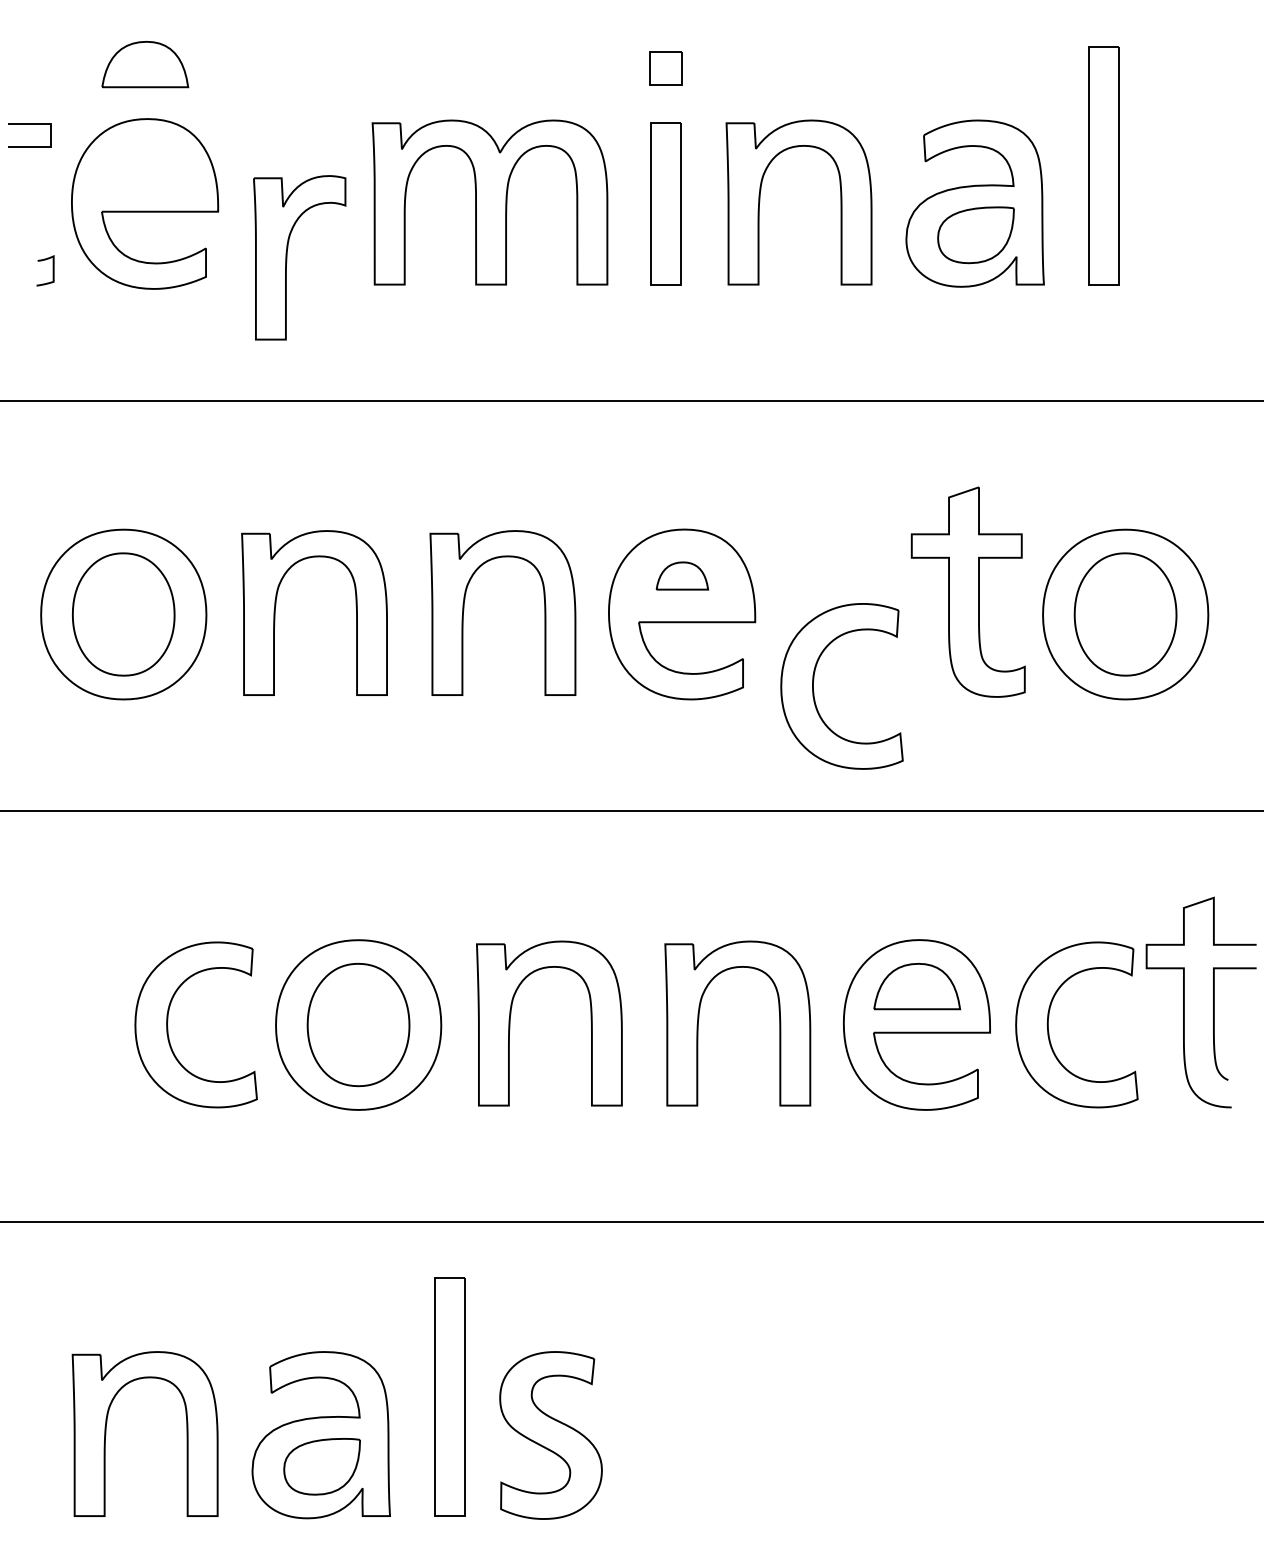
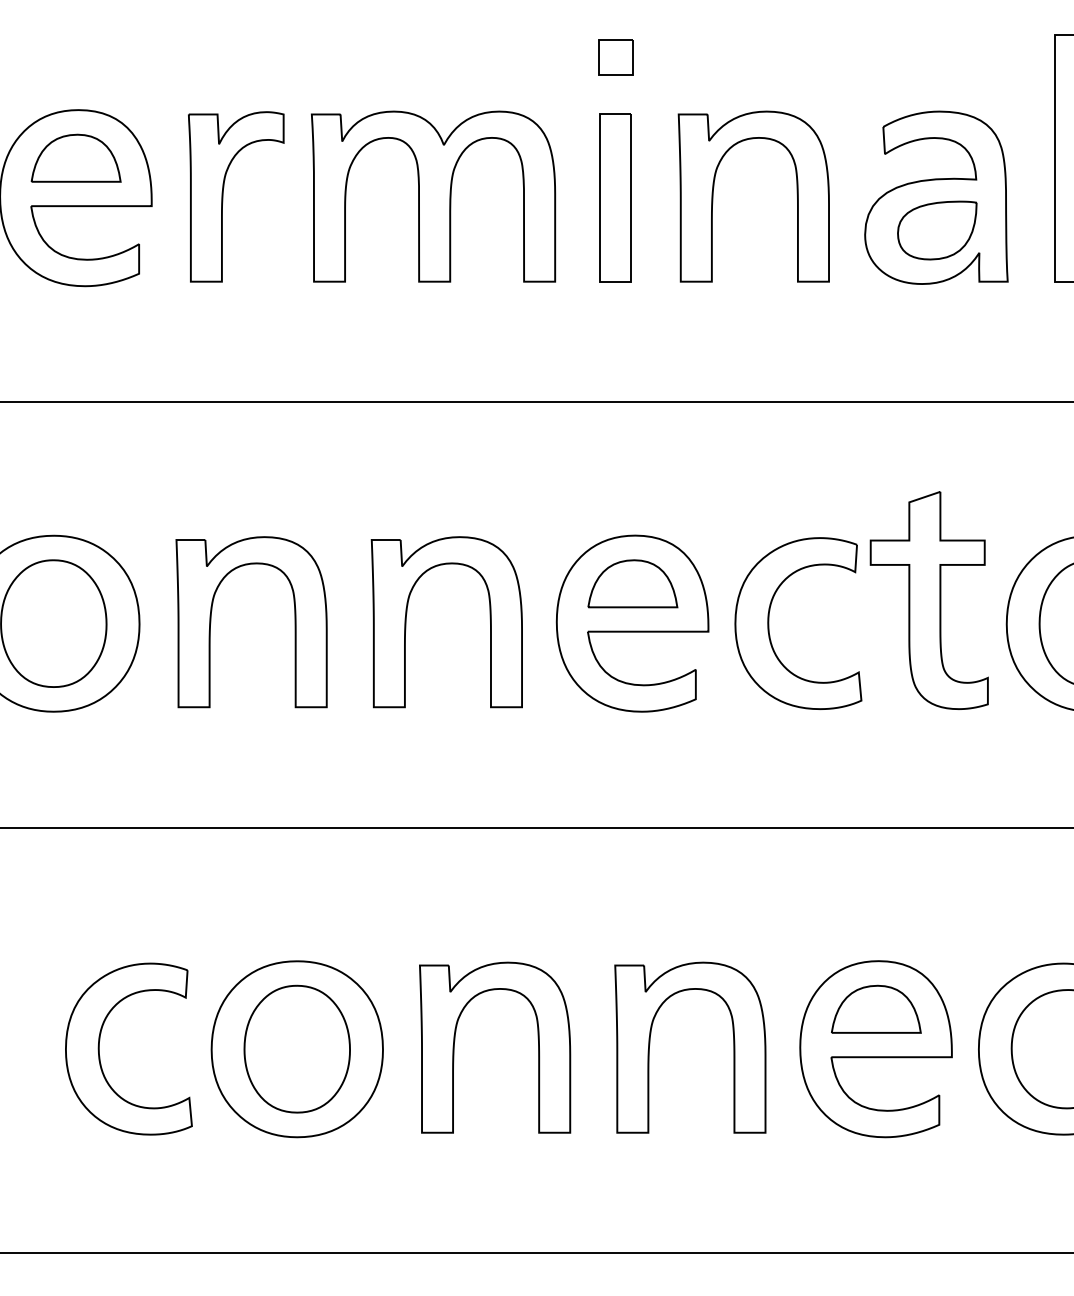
part: (145, 64) -> (76, 158), moved
part: (287, 257) -> (223, 196), moved
part: (682, 575) -> (633, 583), size x1.67
part: (814, 692) -> (769, 629), moved

